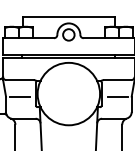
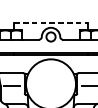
line: (69, 16) -> (51, 22), solid -> dashed

